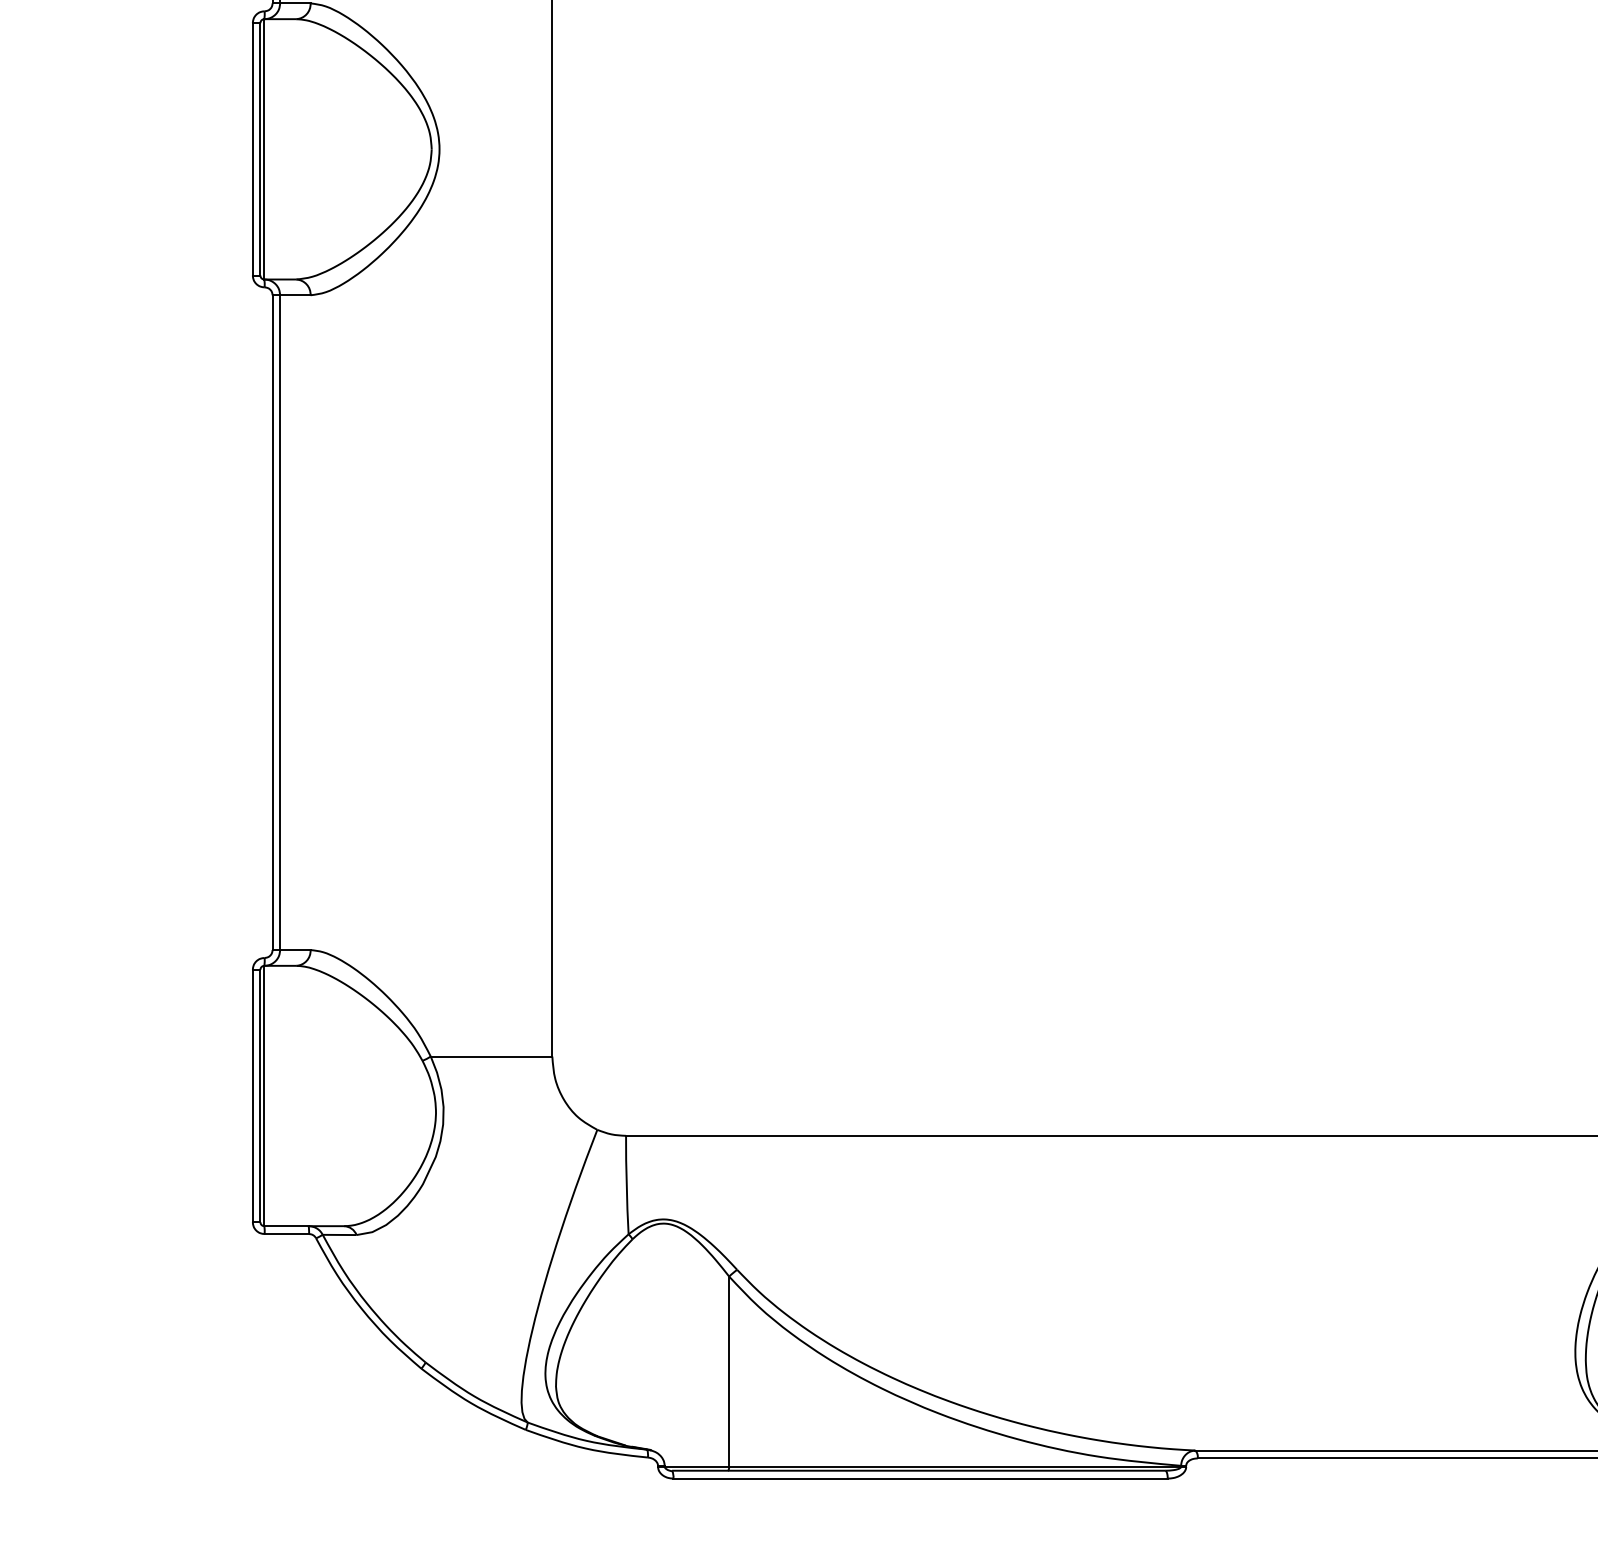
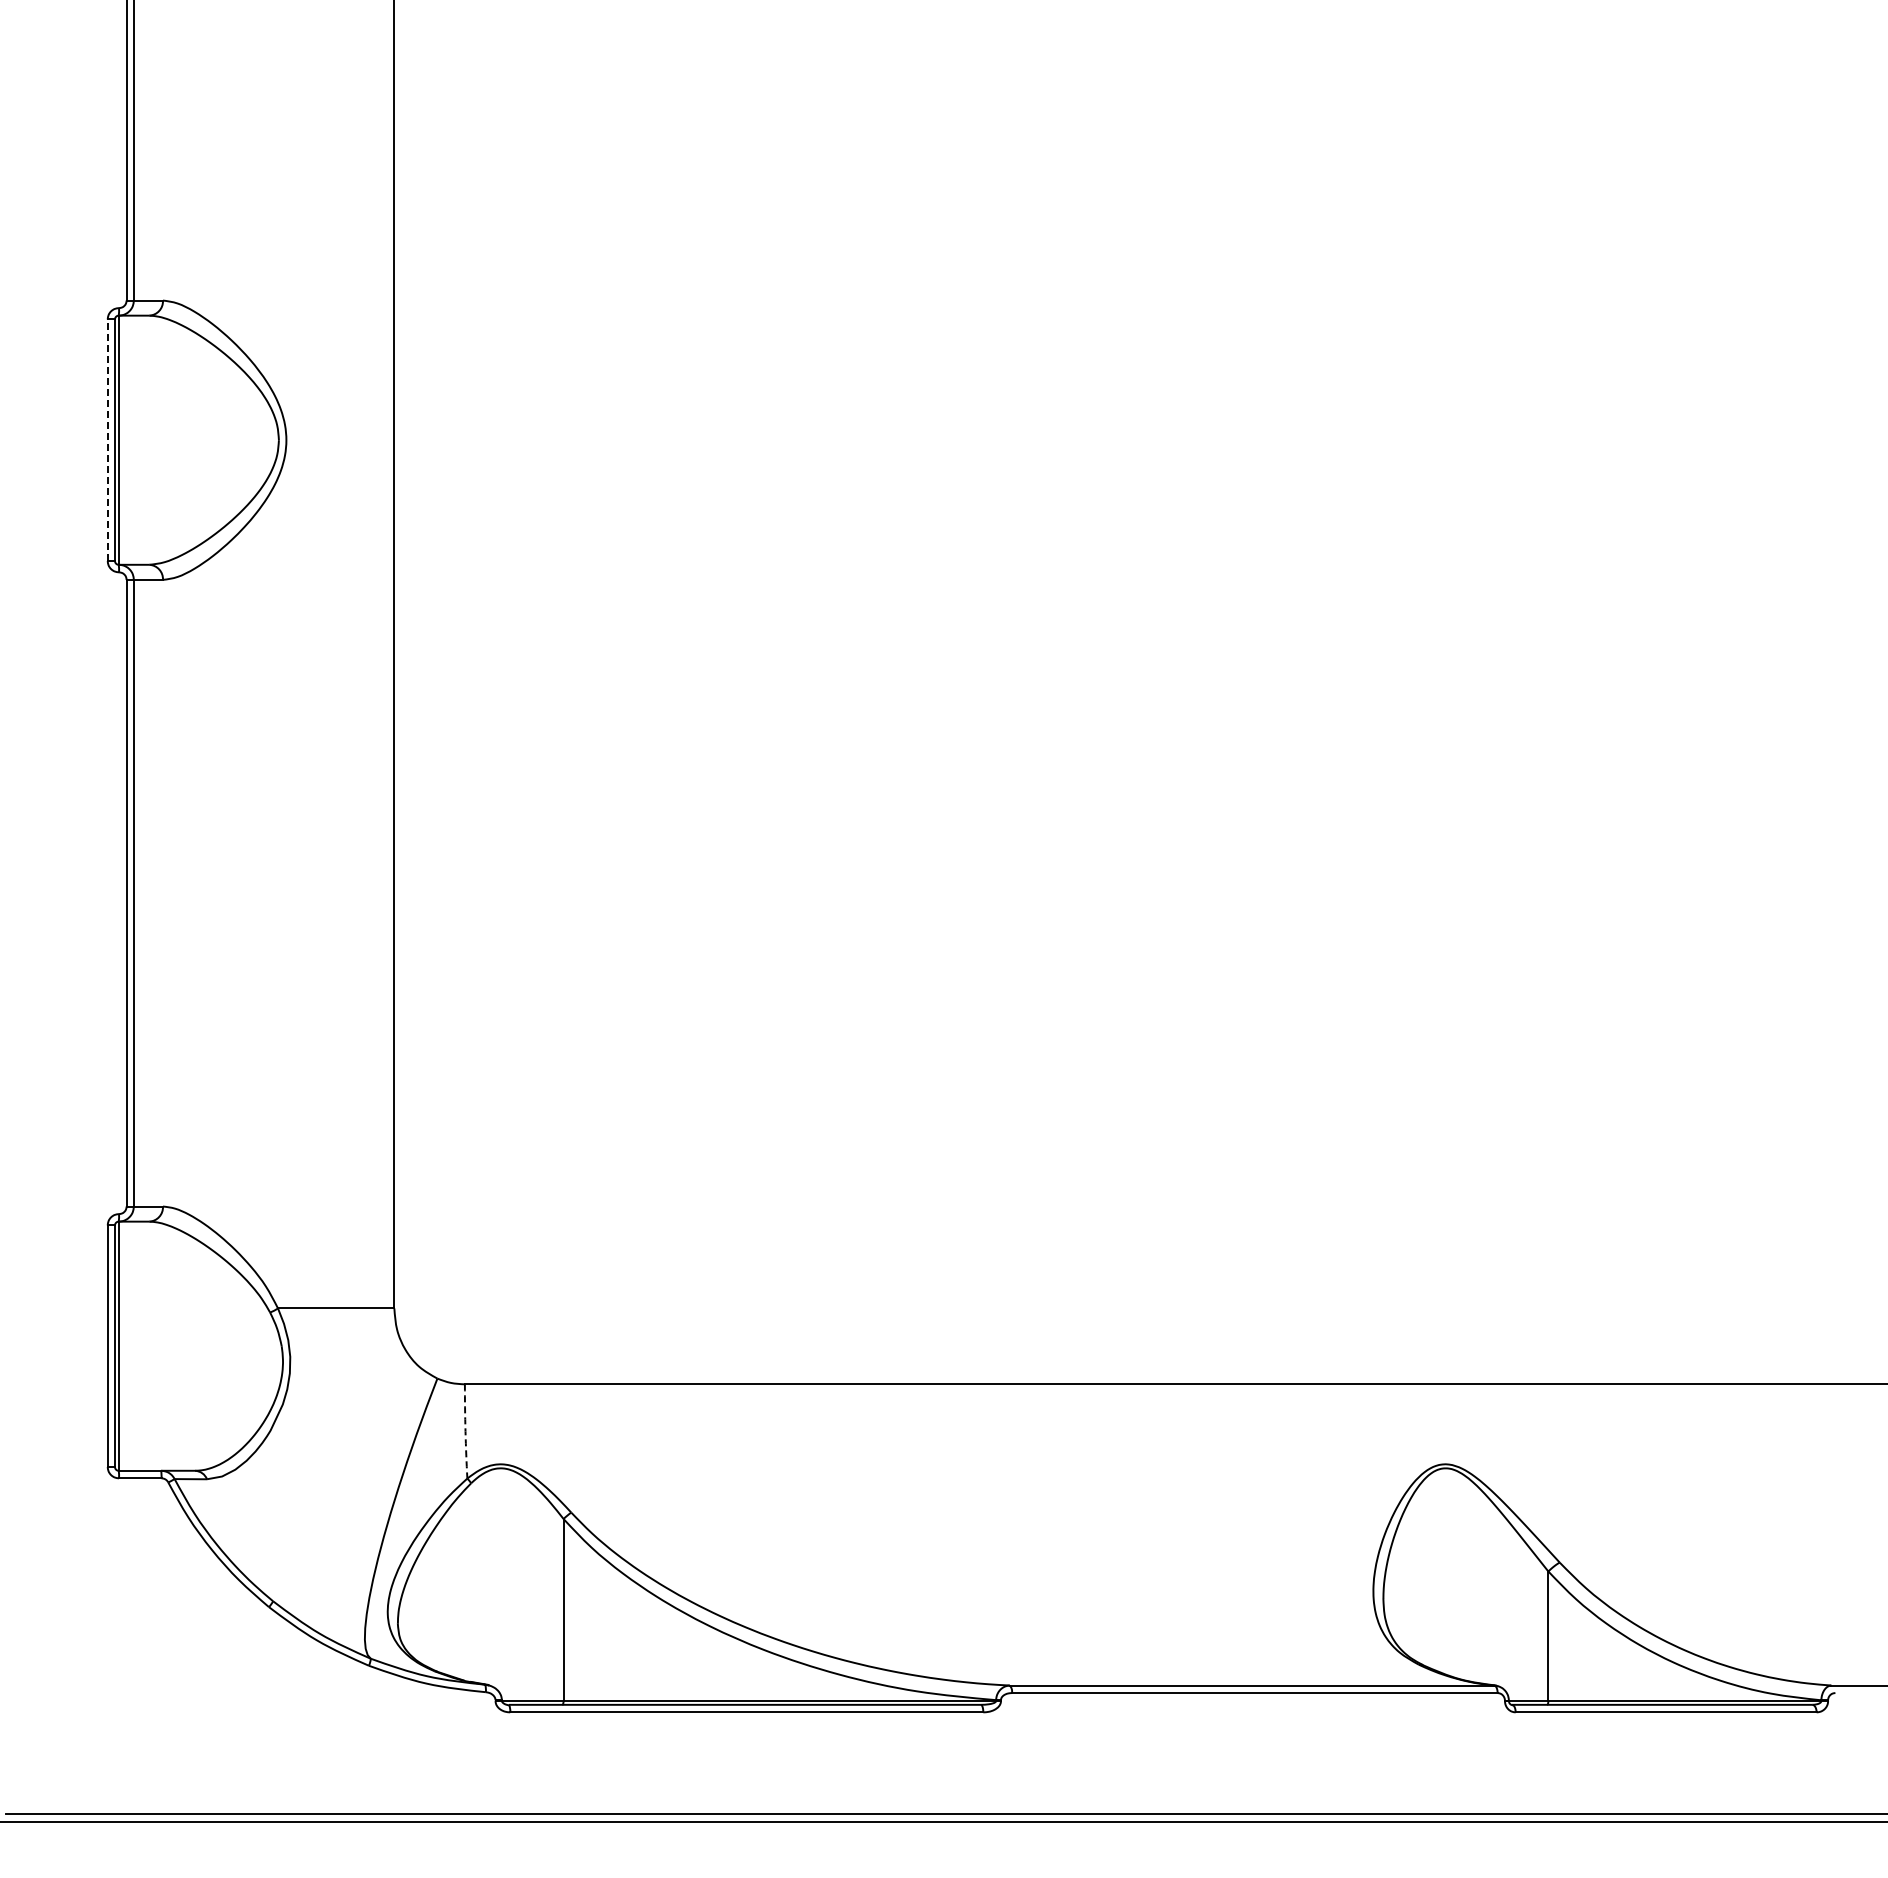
line: (252, 149) -> (107, 440), solid -> dashed
arc: (626, 1185) -> (465, 1431), solid -> dashed

